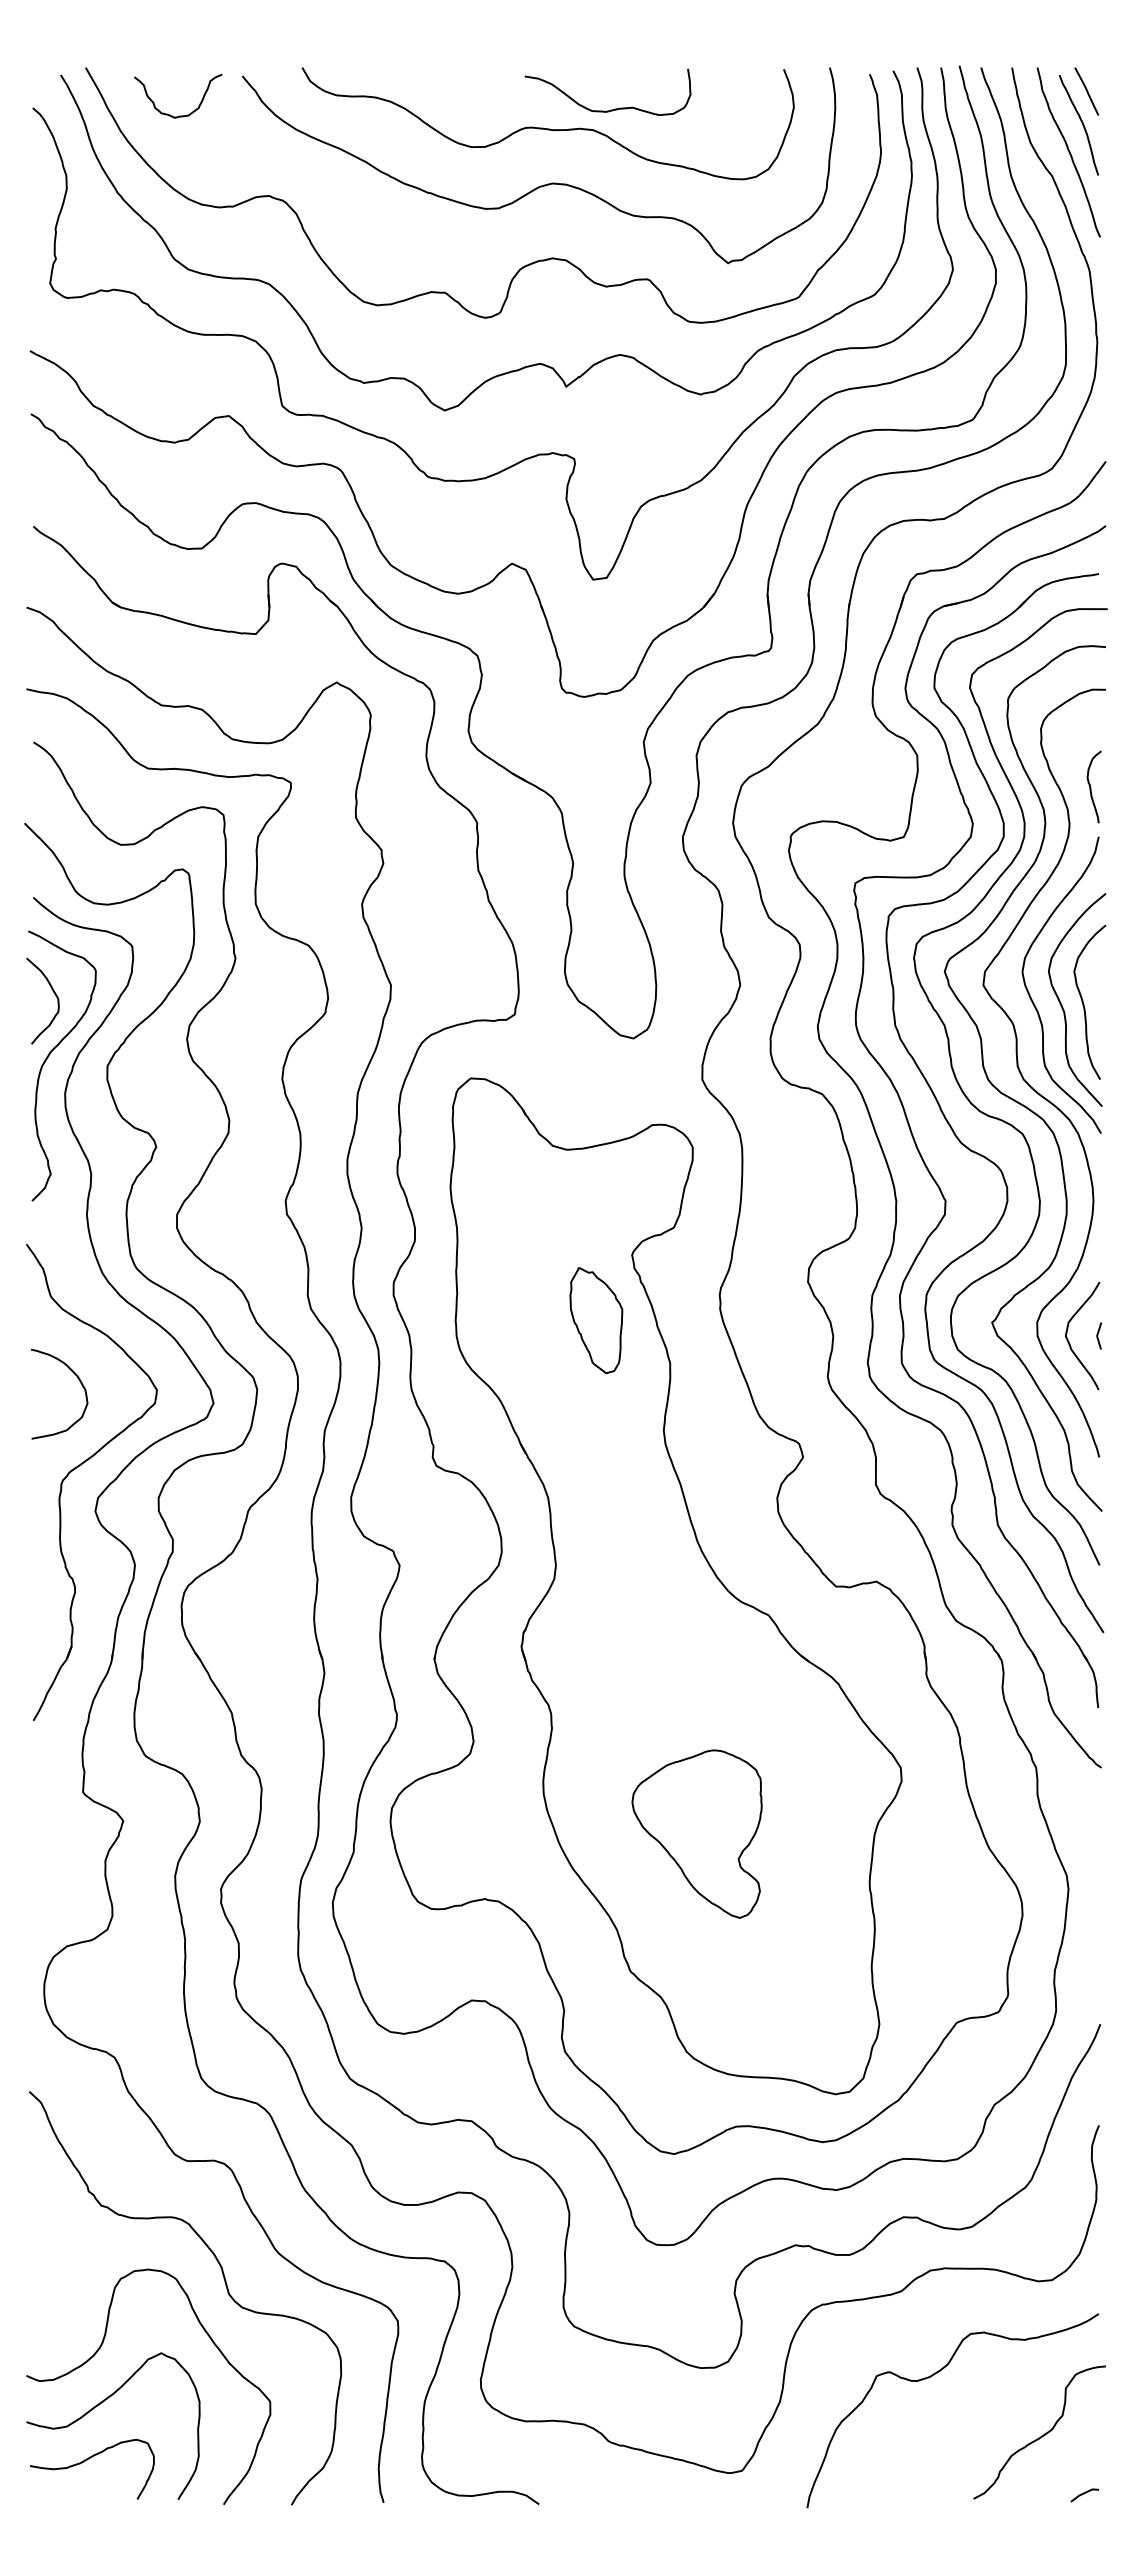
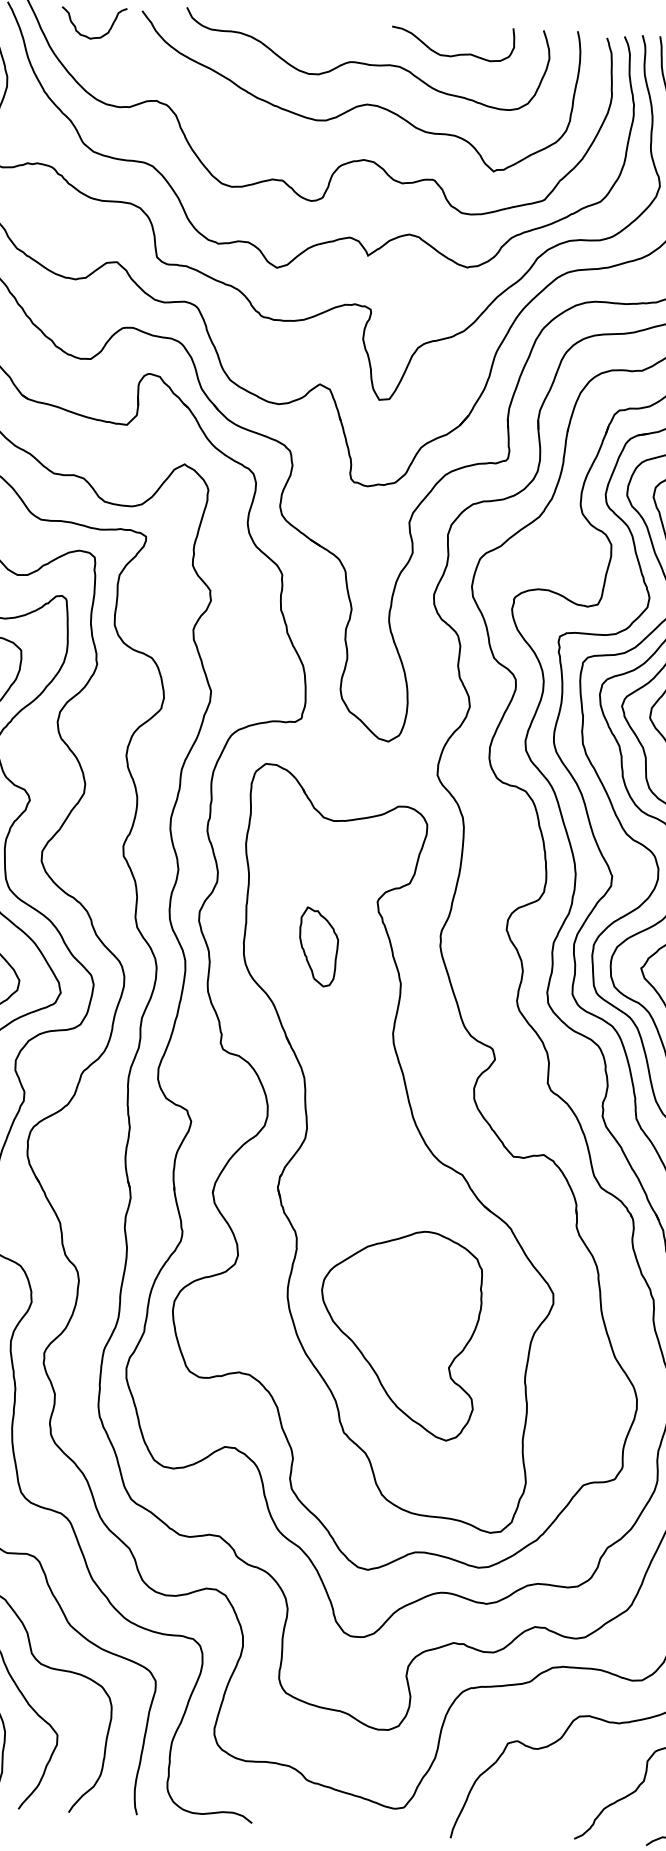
curve: (610, 109) -> (454, 54), moved
part: (596, 1320) -> (318, 947), moved
part: (696, 1833) -> (399, 1333), size x1.67

